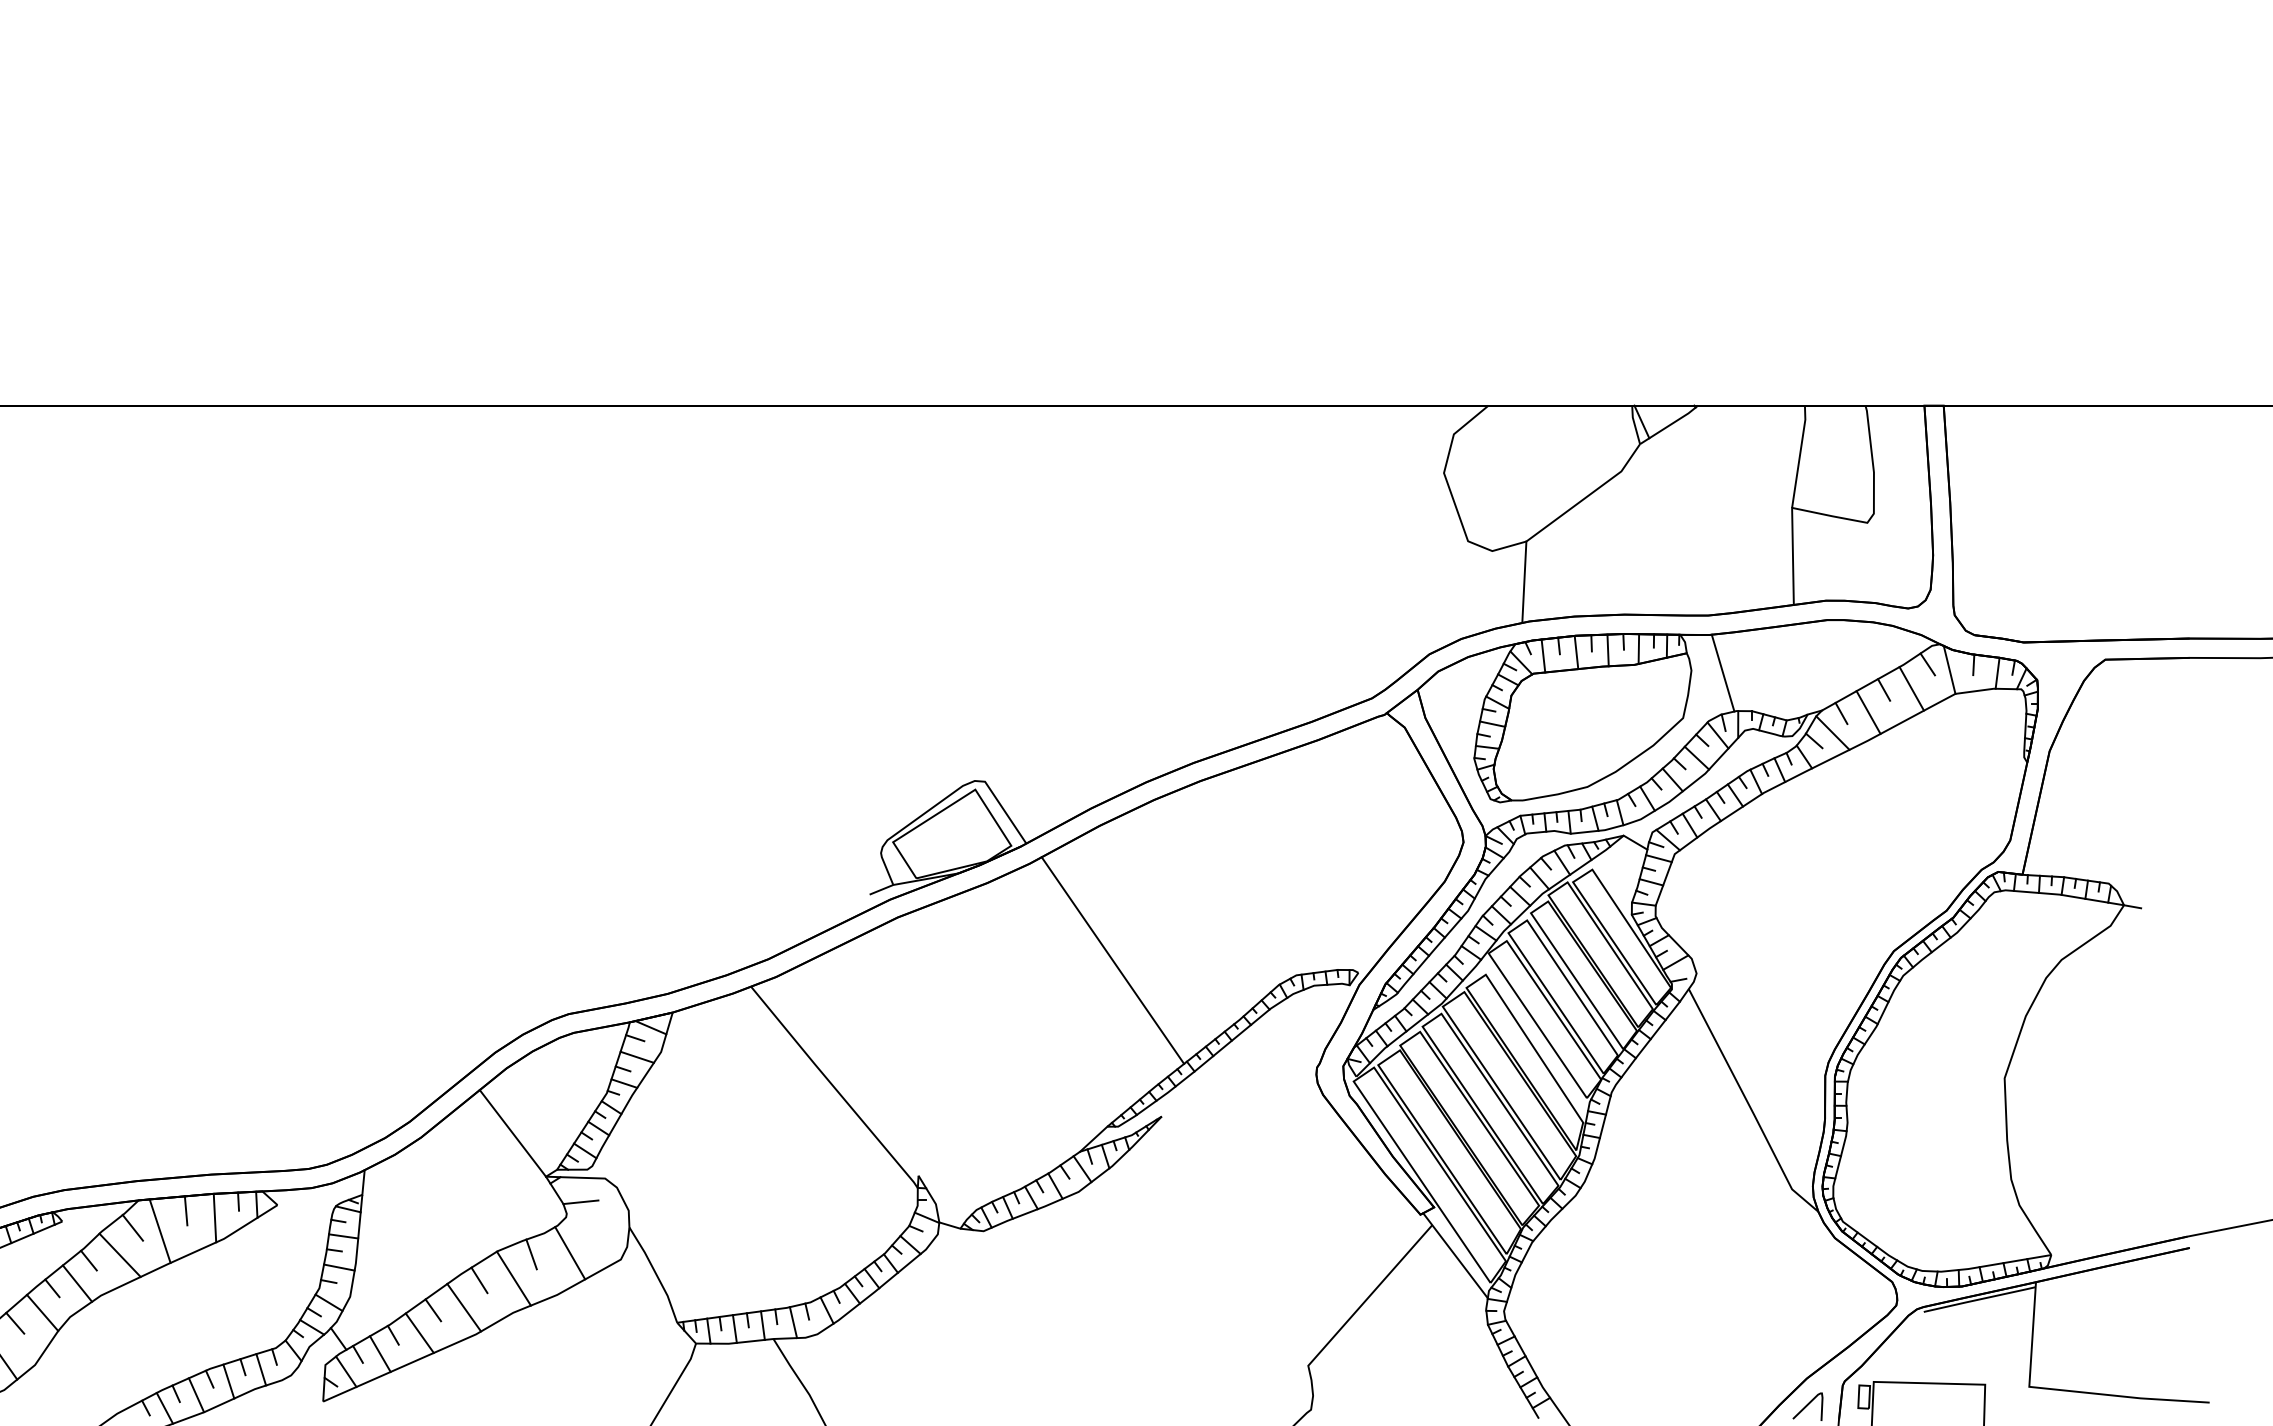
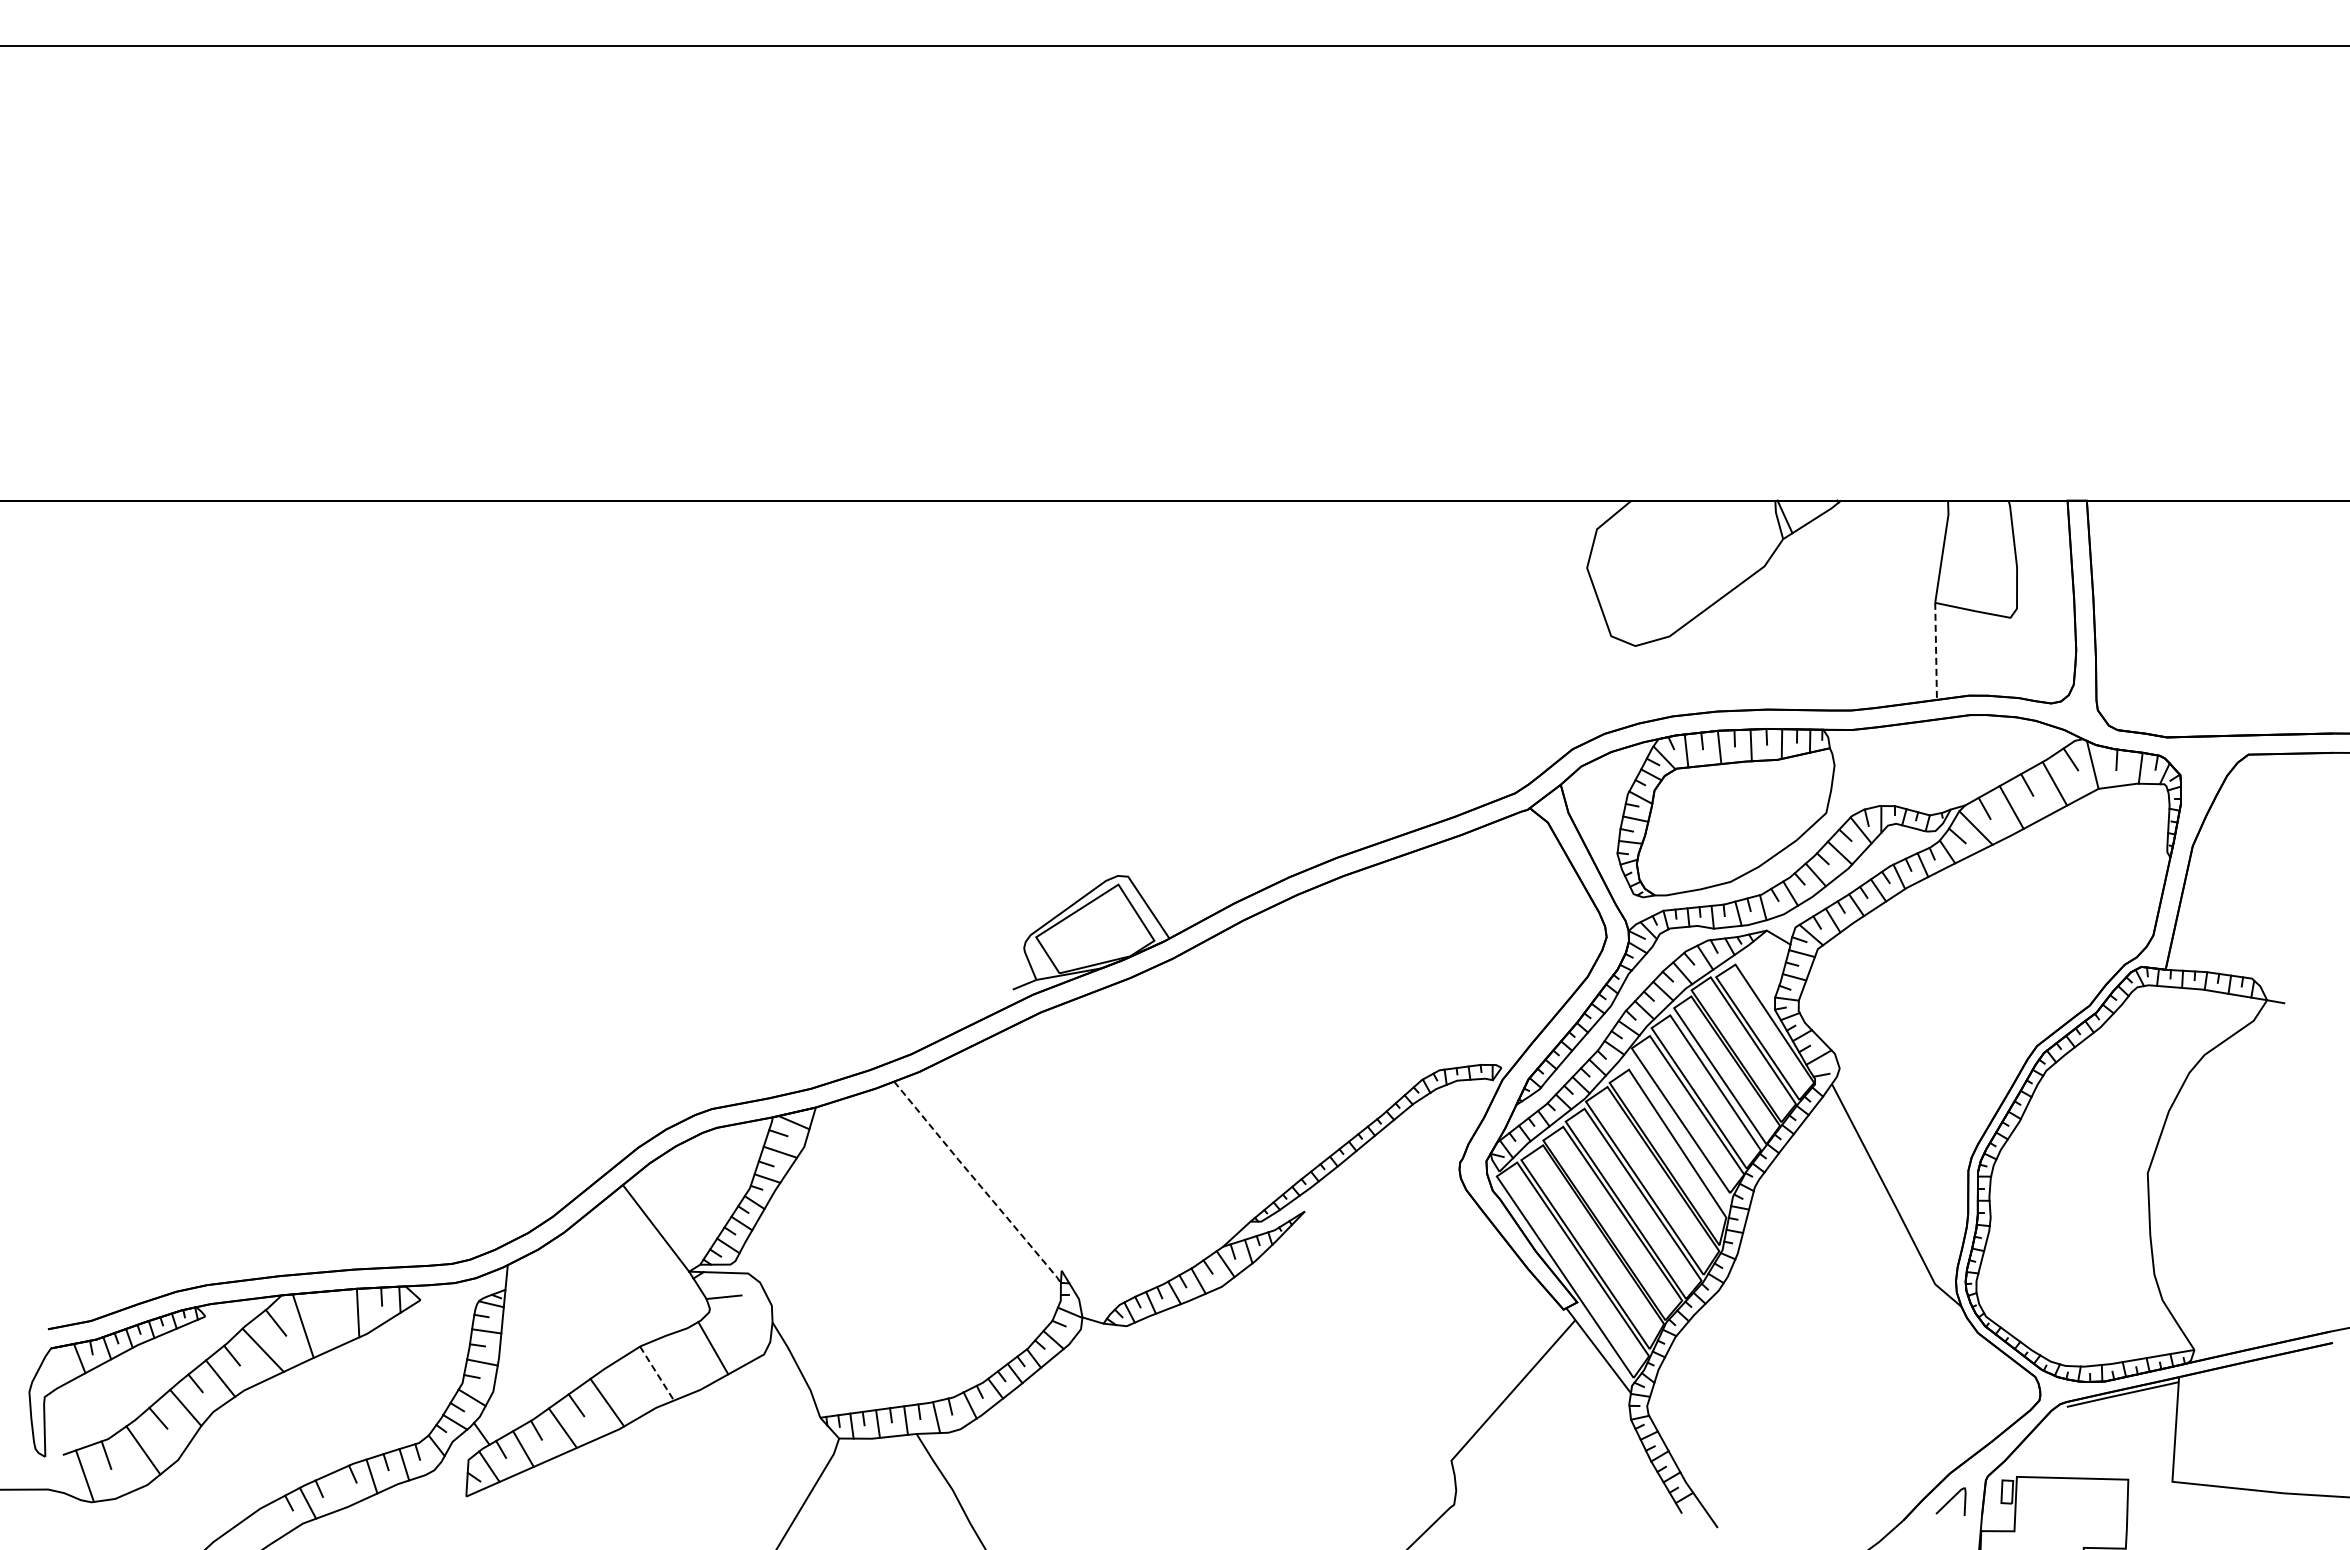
line: (1793, 556) -> (1936, 651), solid -> dashed
line: (1524, 581) -> (1667, 676), removed
line: (1722, 672) -> (1865, 767), removed
line: (1112, 960) -> (1255, 1055), removed
line: (835, 1088) -> (978, 1183), solid -> dashed
line: (186, 1210) -> (329, 1305), removed
line: (531, 1254) -> (674, 1349), removed
line: (514, 1278) -> (657, 1373), solid -> dashed
line: (479, 1280) -> (622, 1375), removed
line: (196, 1395) -> (339, 1490), removed

